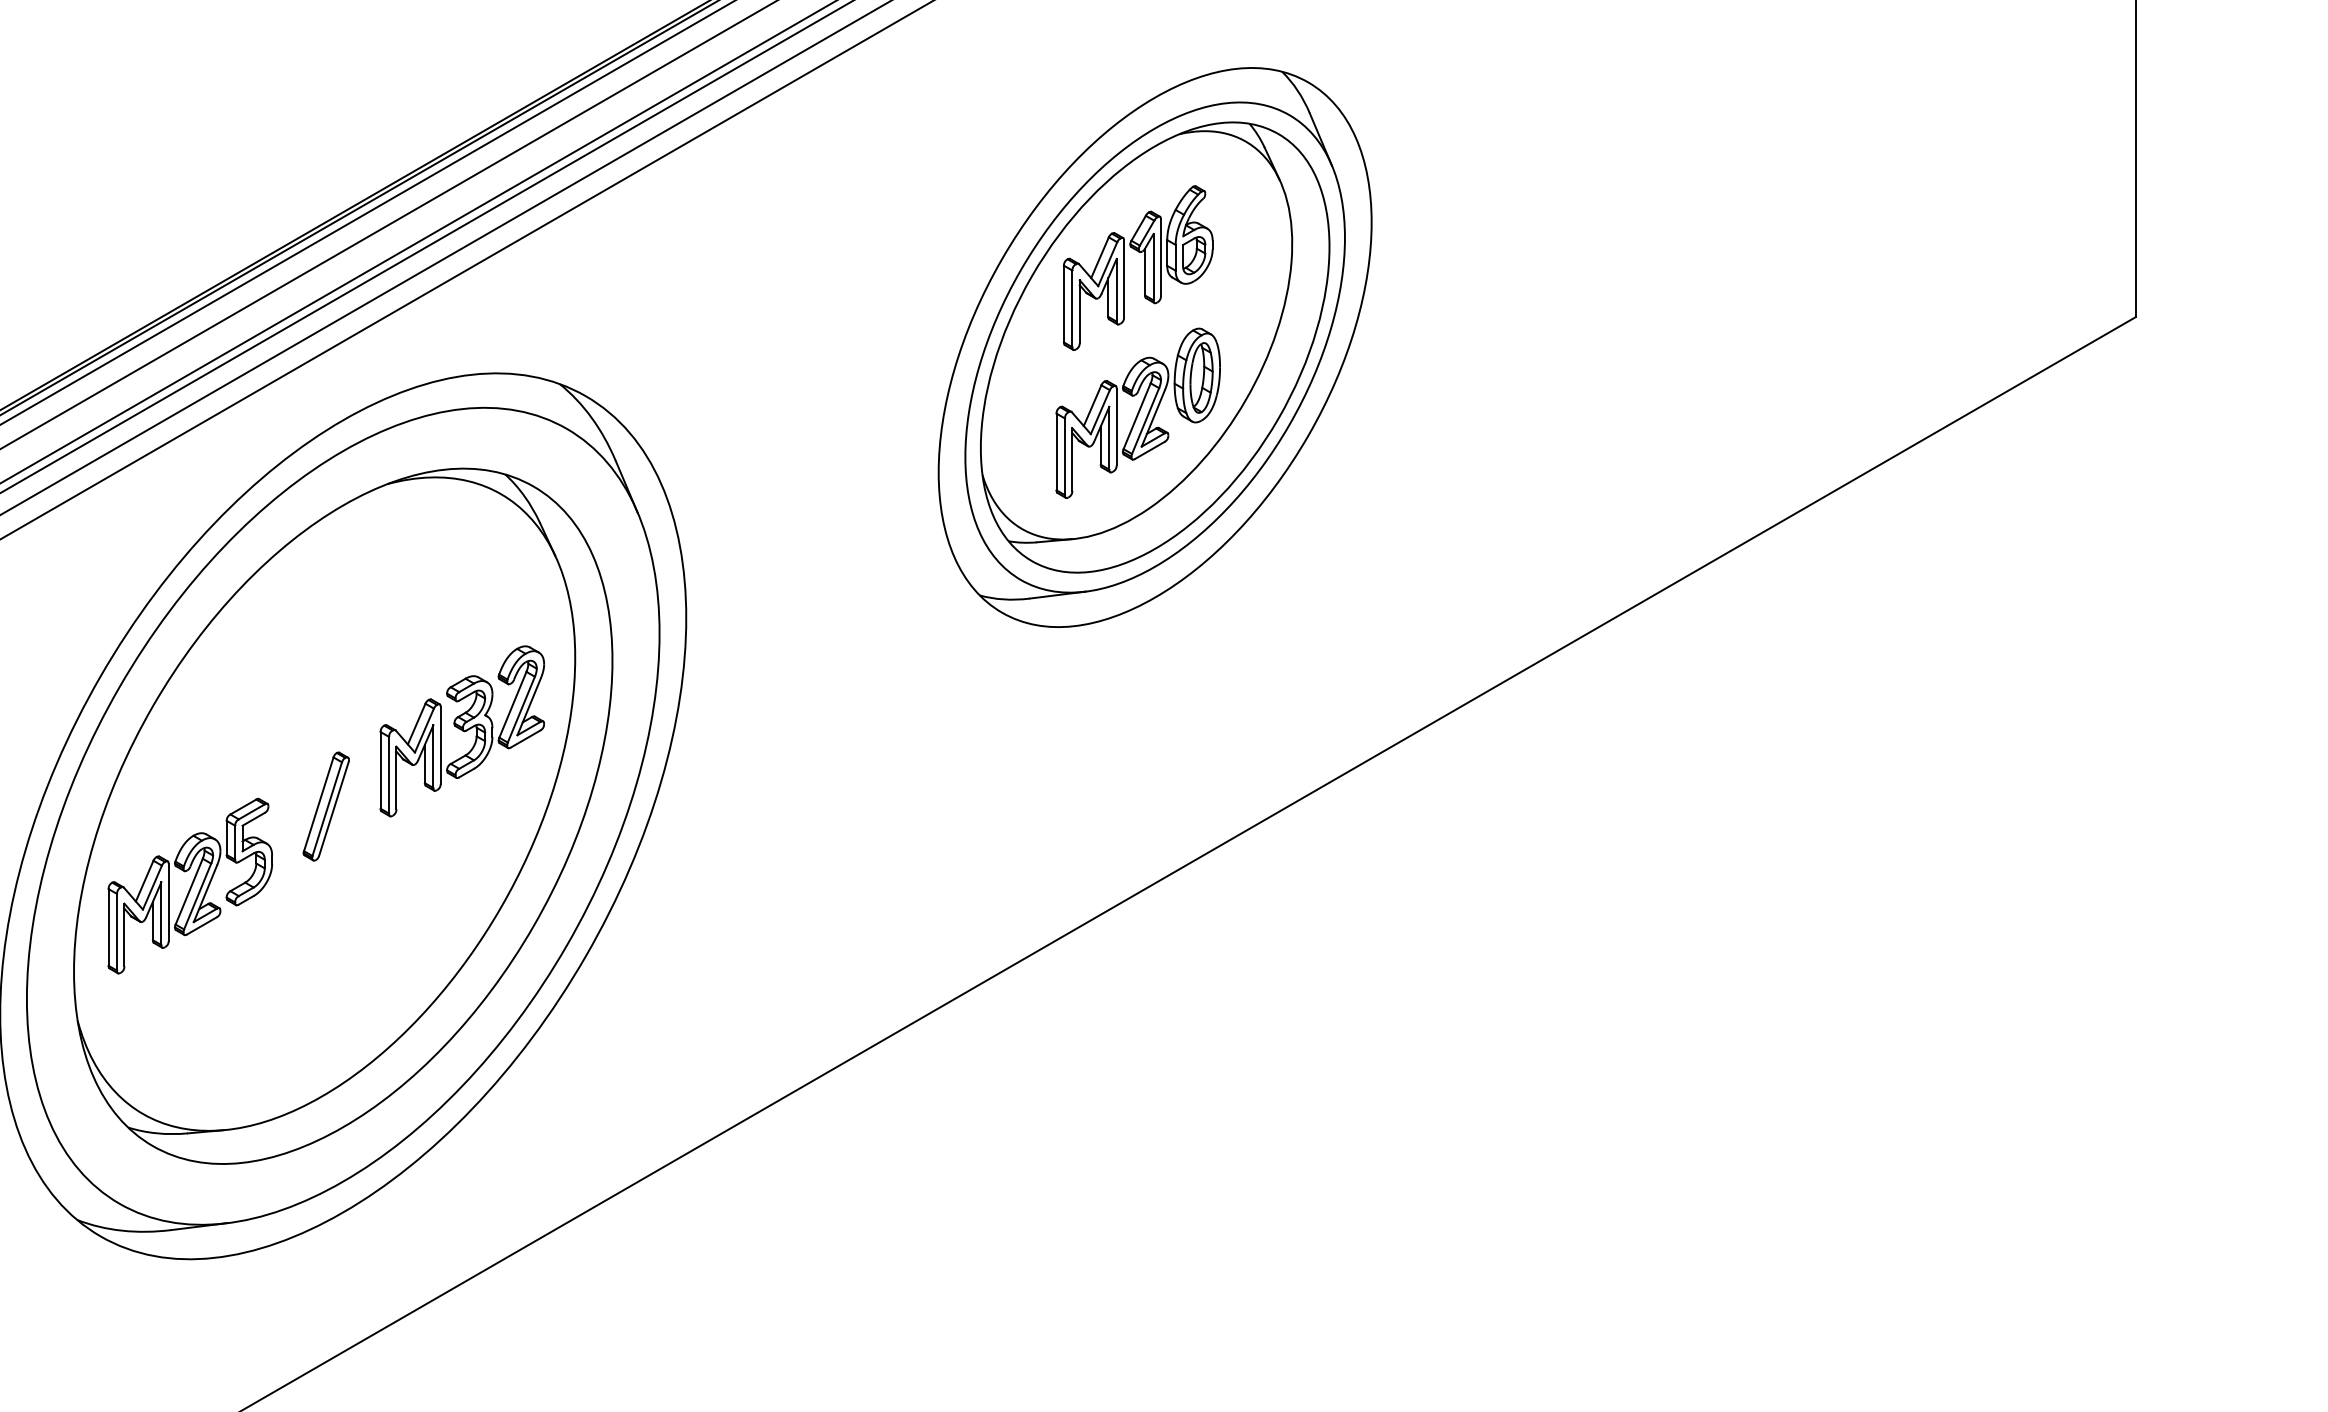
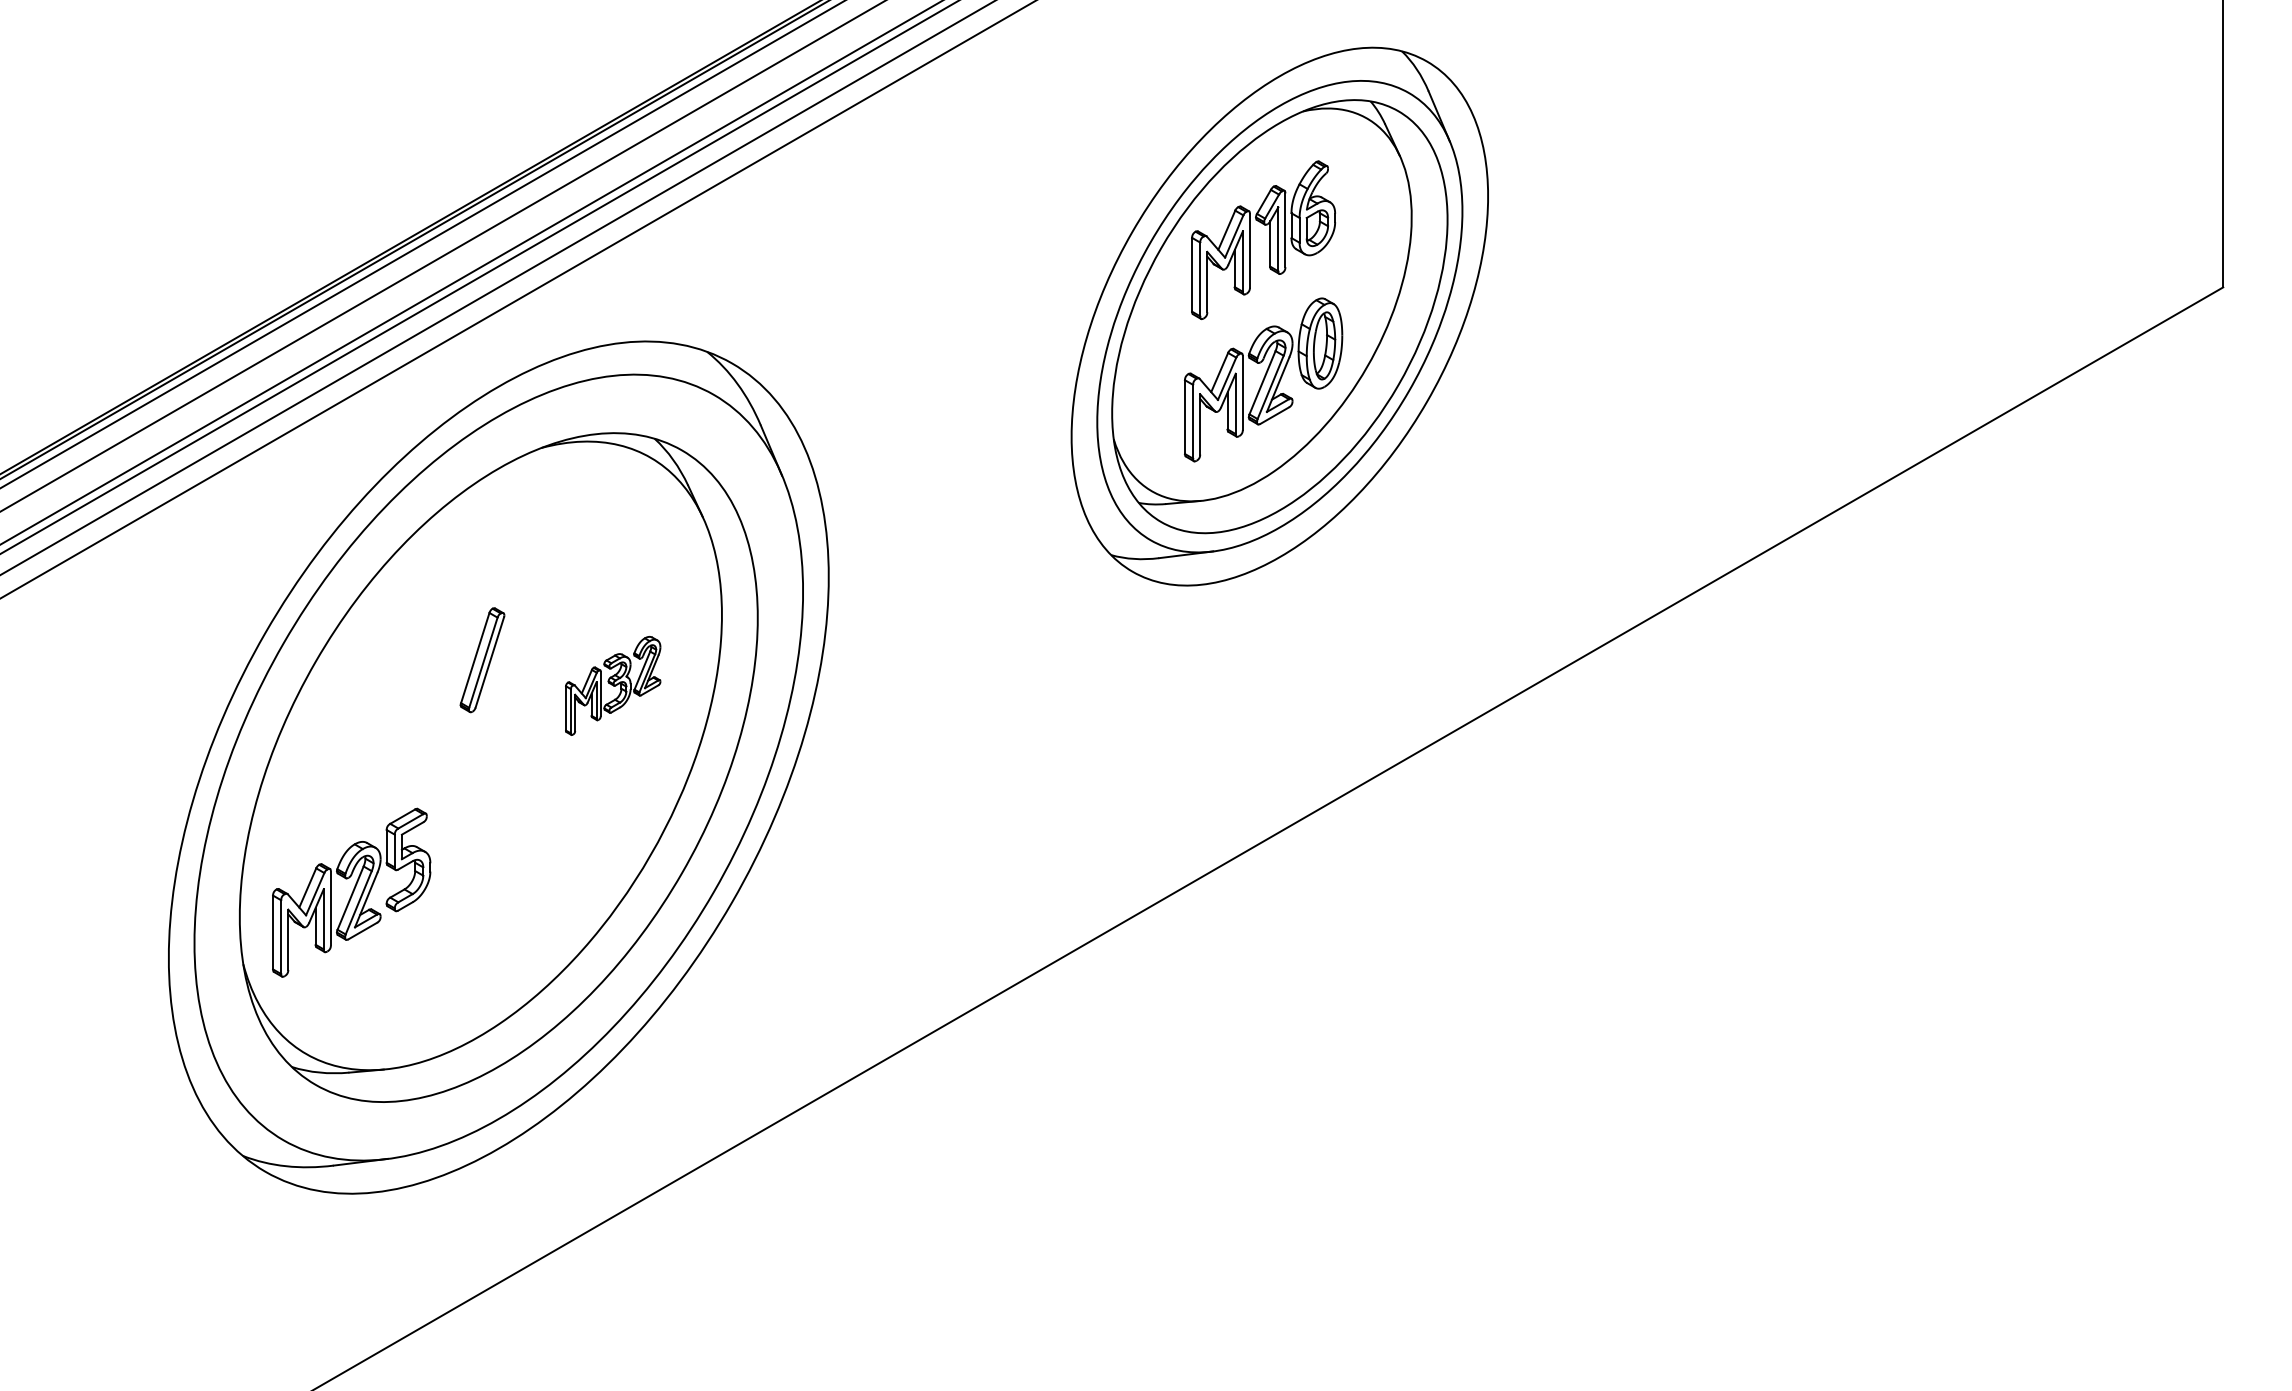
part: (461, 730) -> (612, 685), size x0.6
part: (326, 806) -> (482, 660), moved
part: (190, 885) -> (351, 892), moved

